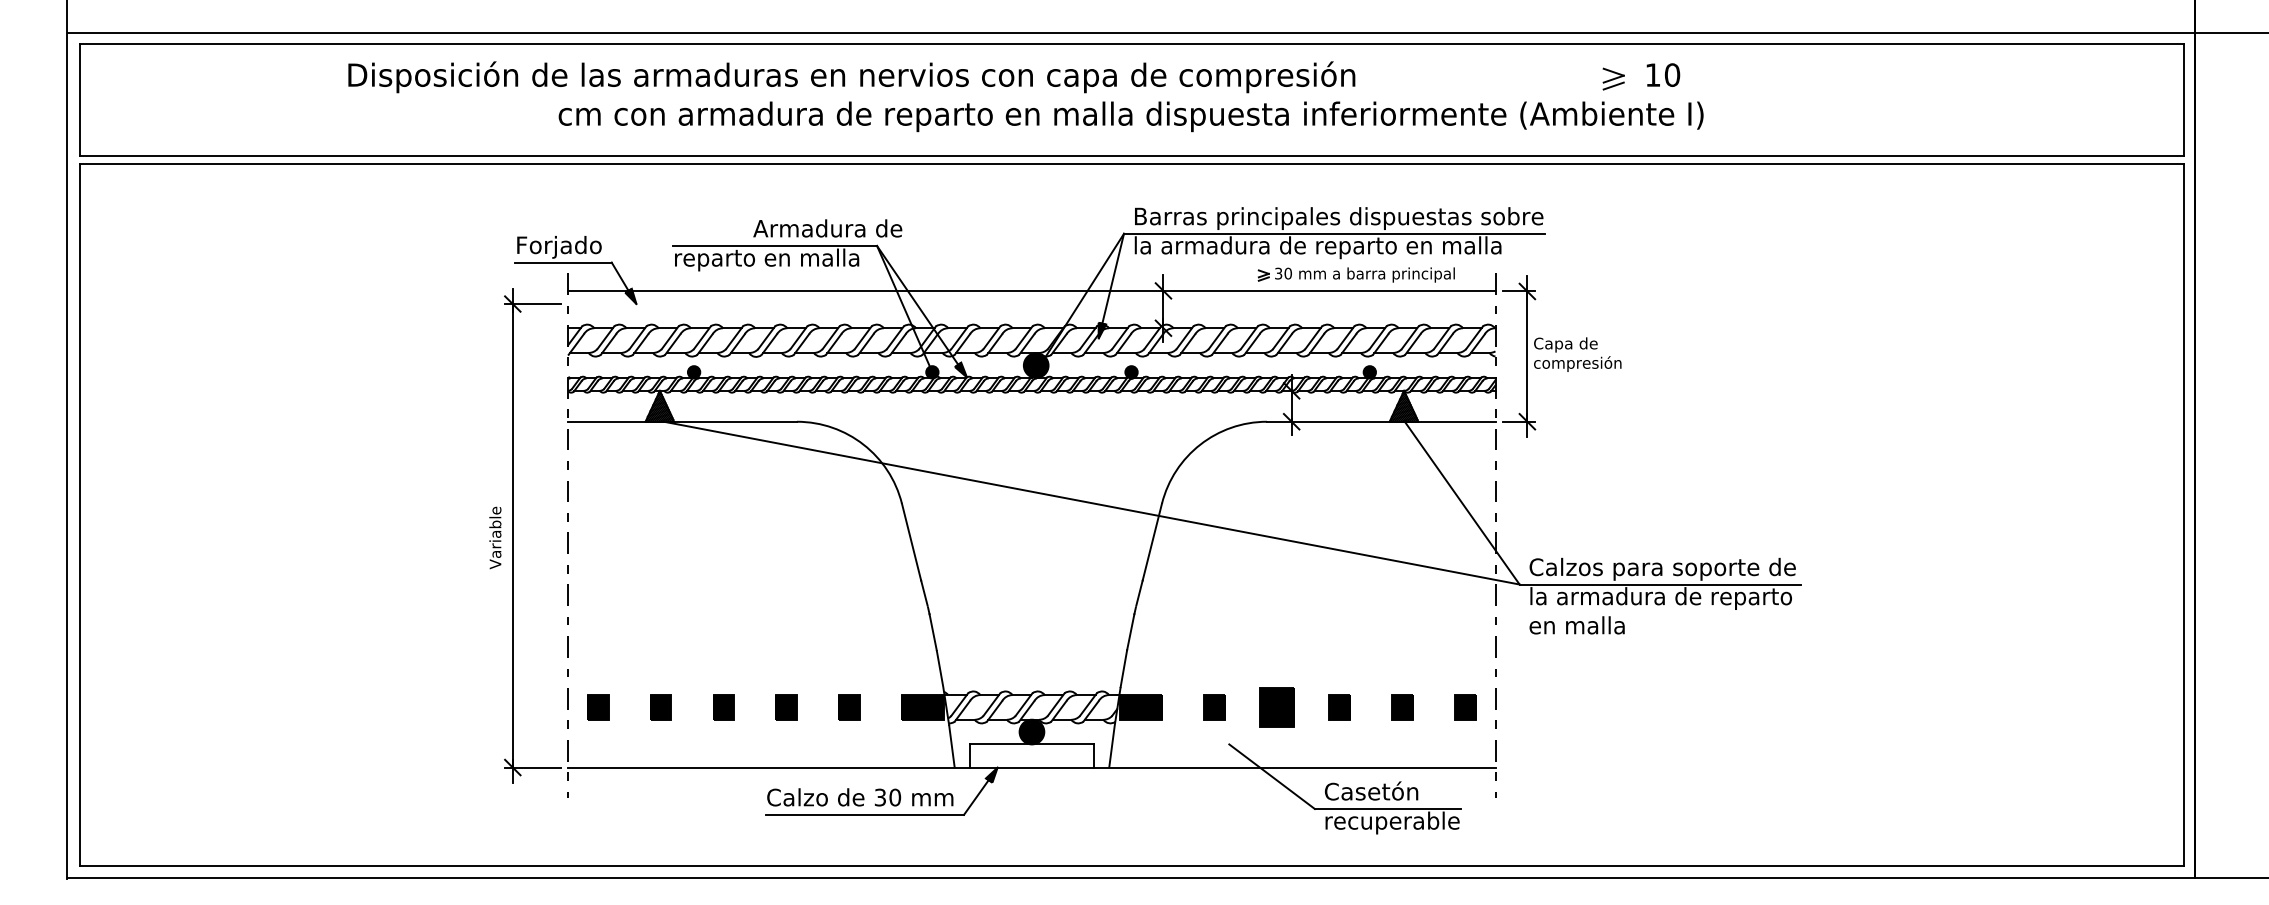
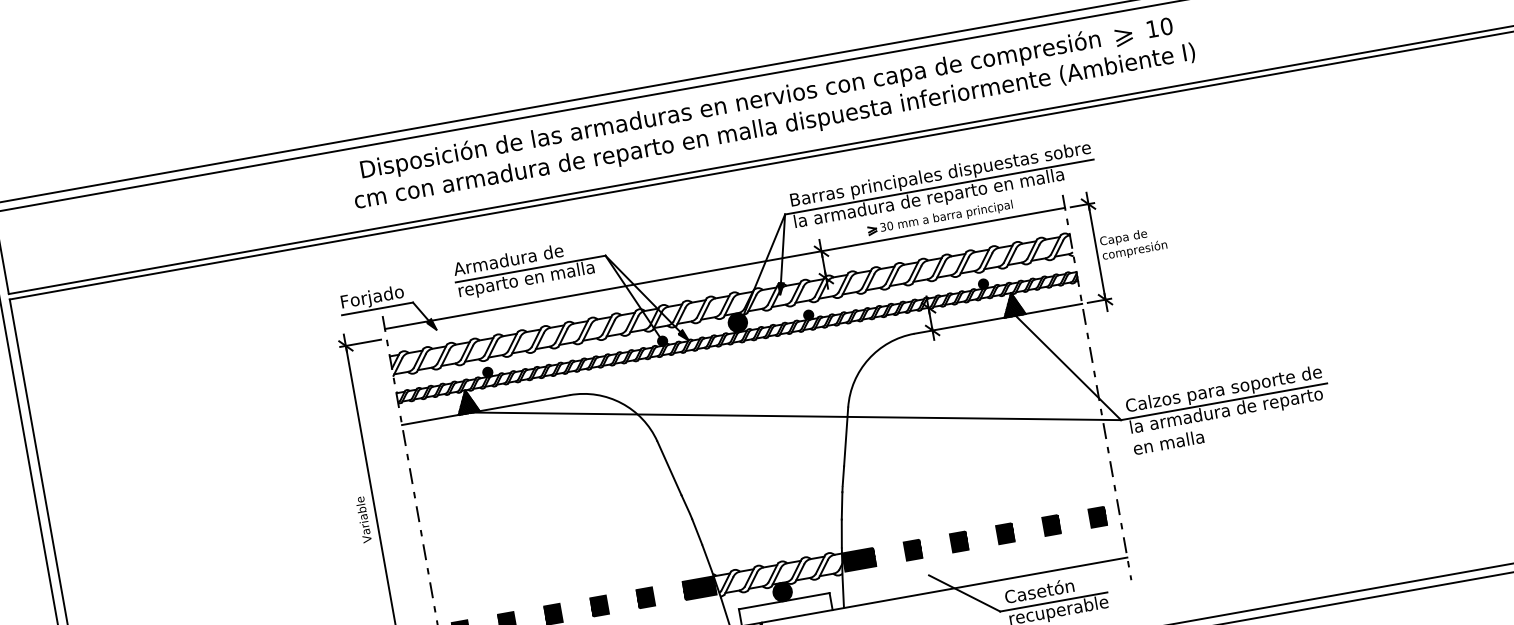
text: (851, 77) -> (730, 105), moved
text: (827, 228) -> (508, 259), moved
part: (1355, 274) -> (939, 217), moved
part: (1276, 707) -> (958, 542), size x0.62

